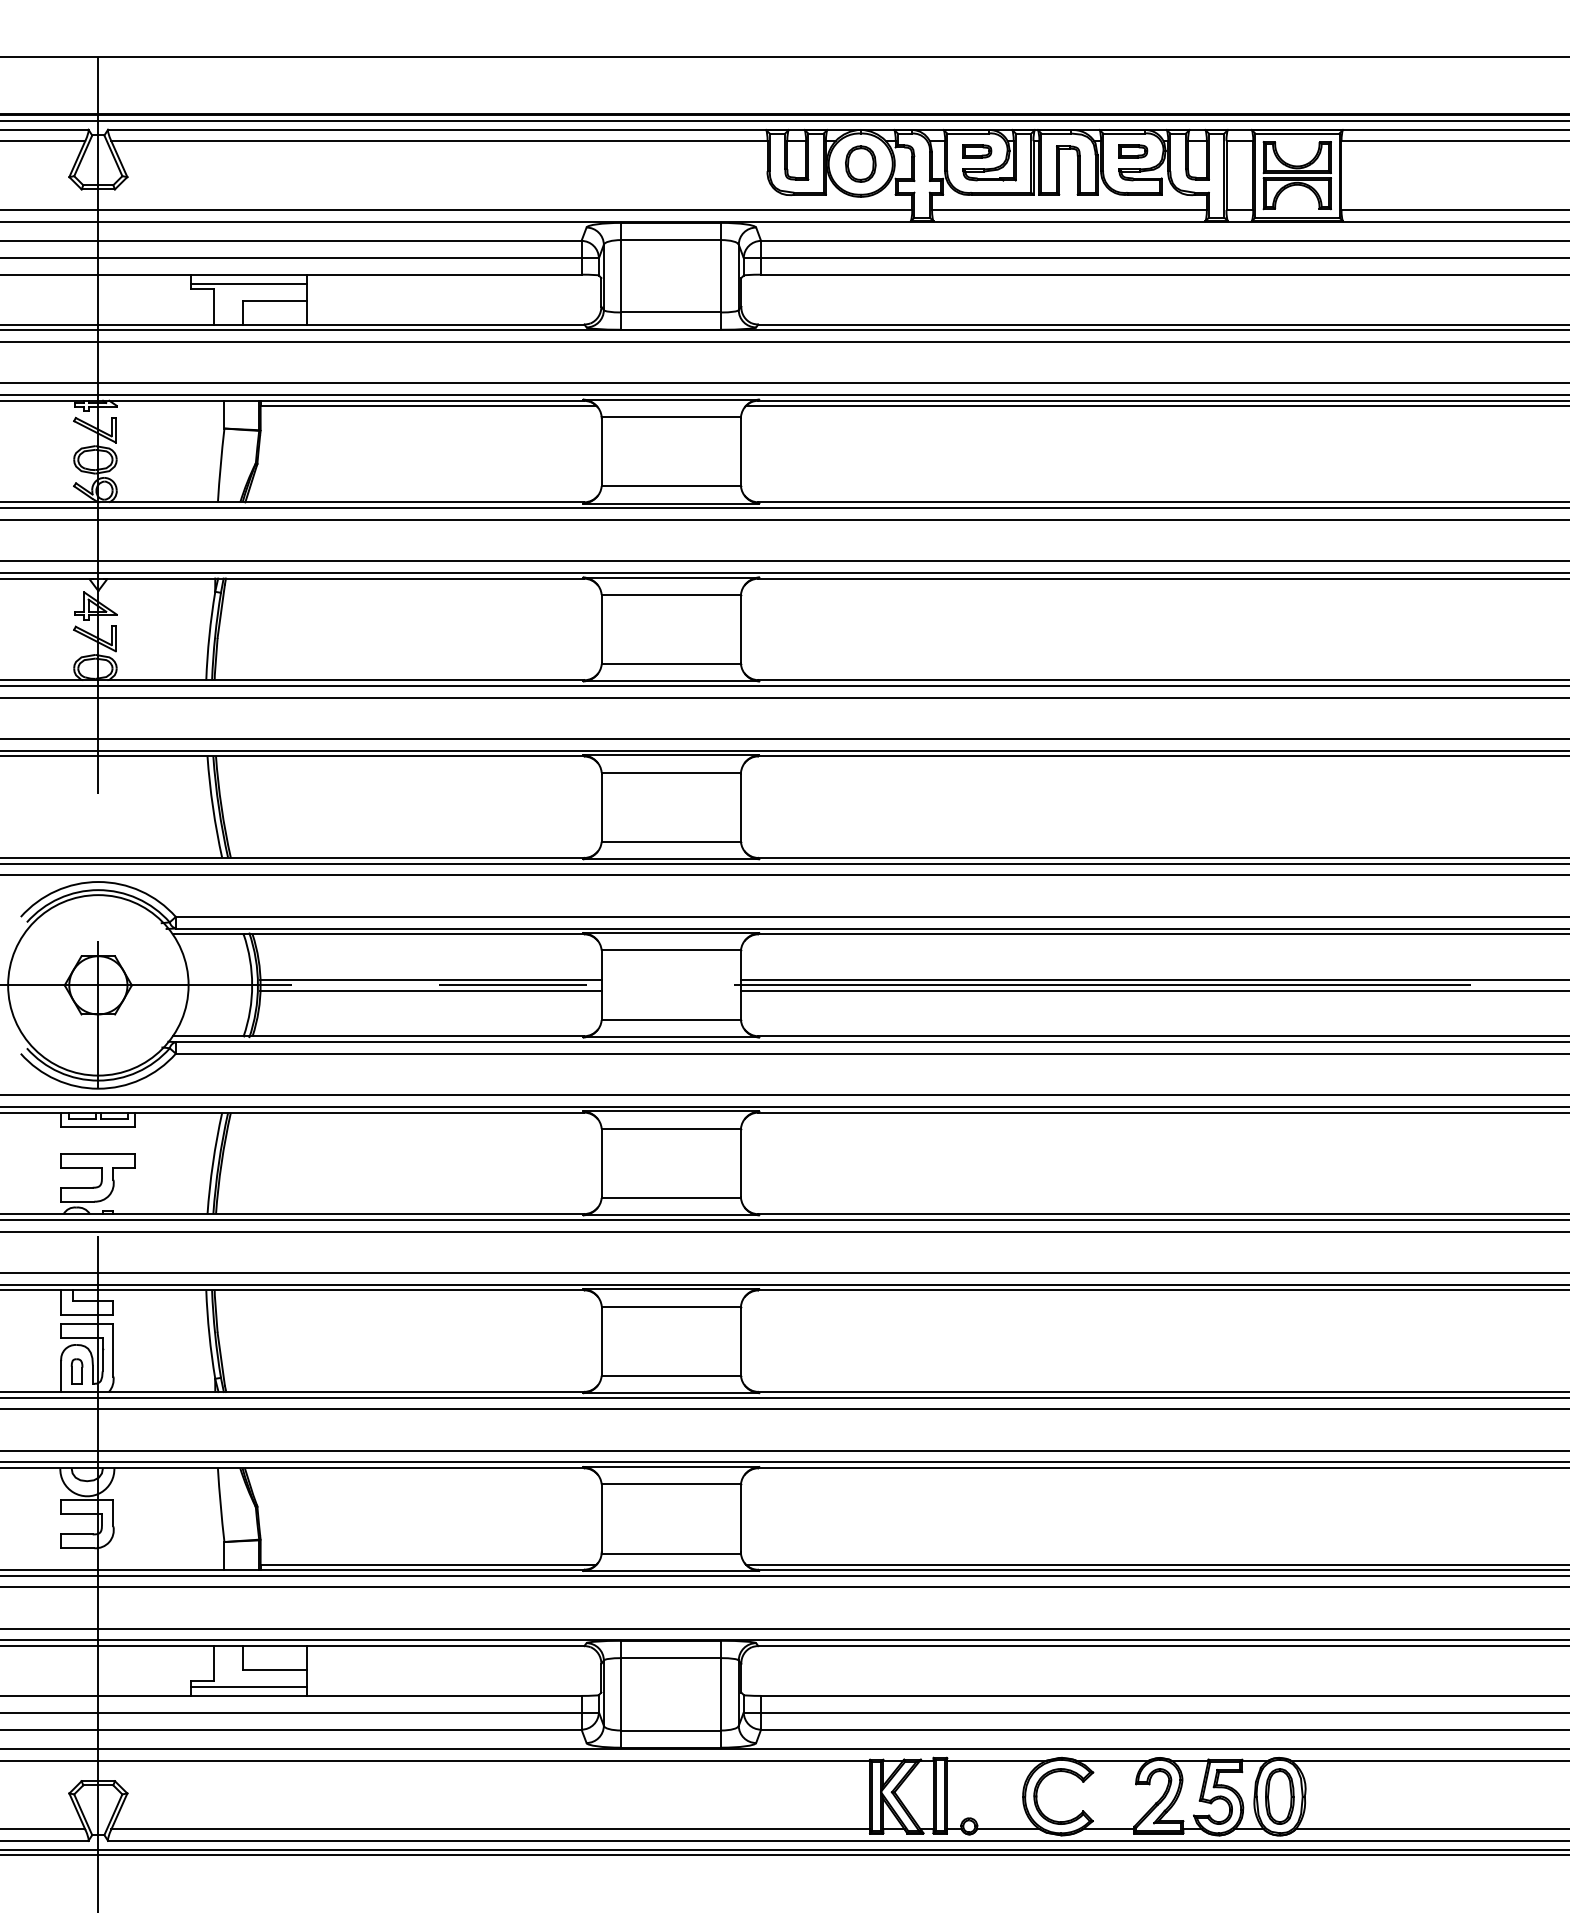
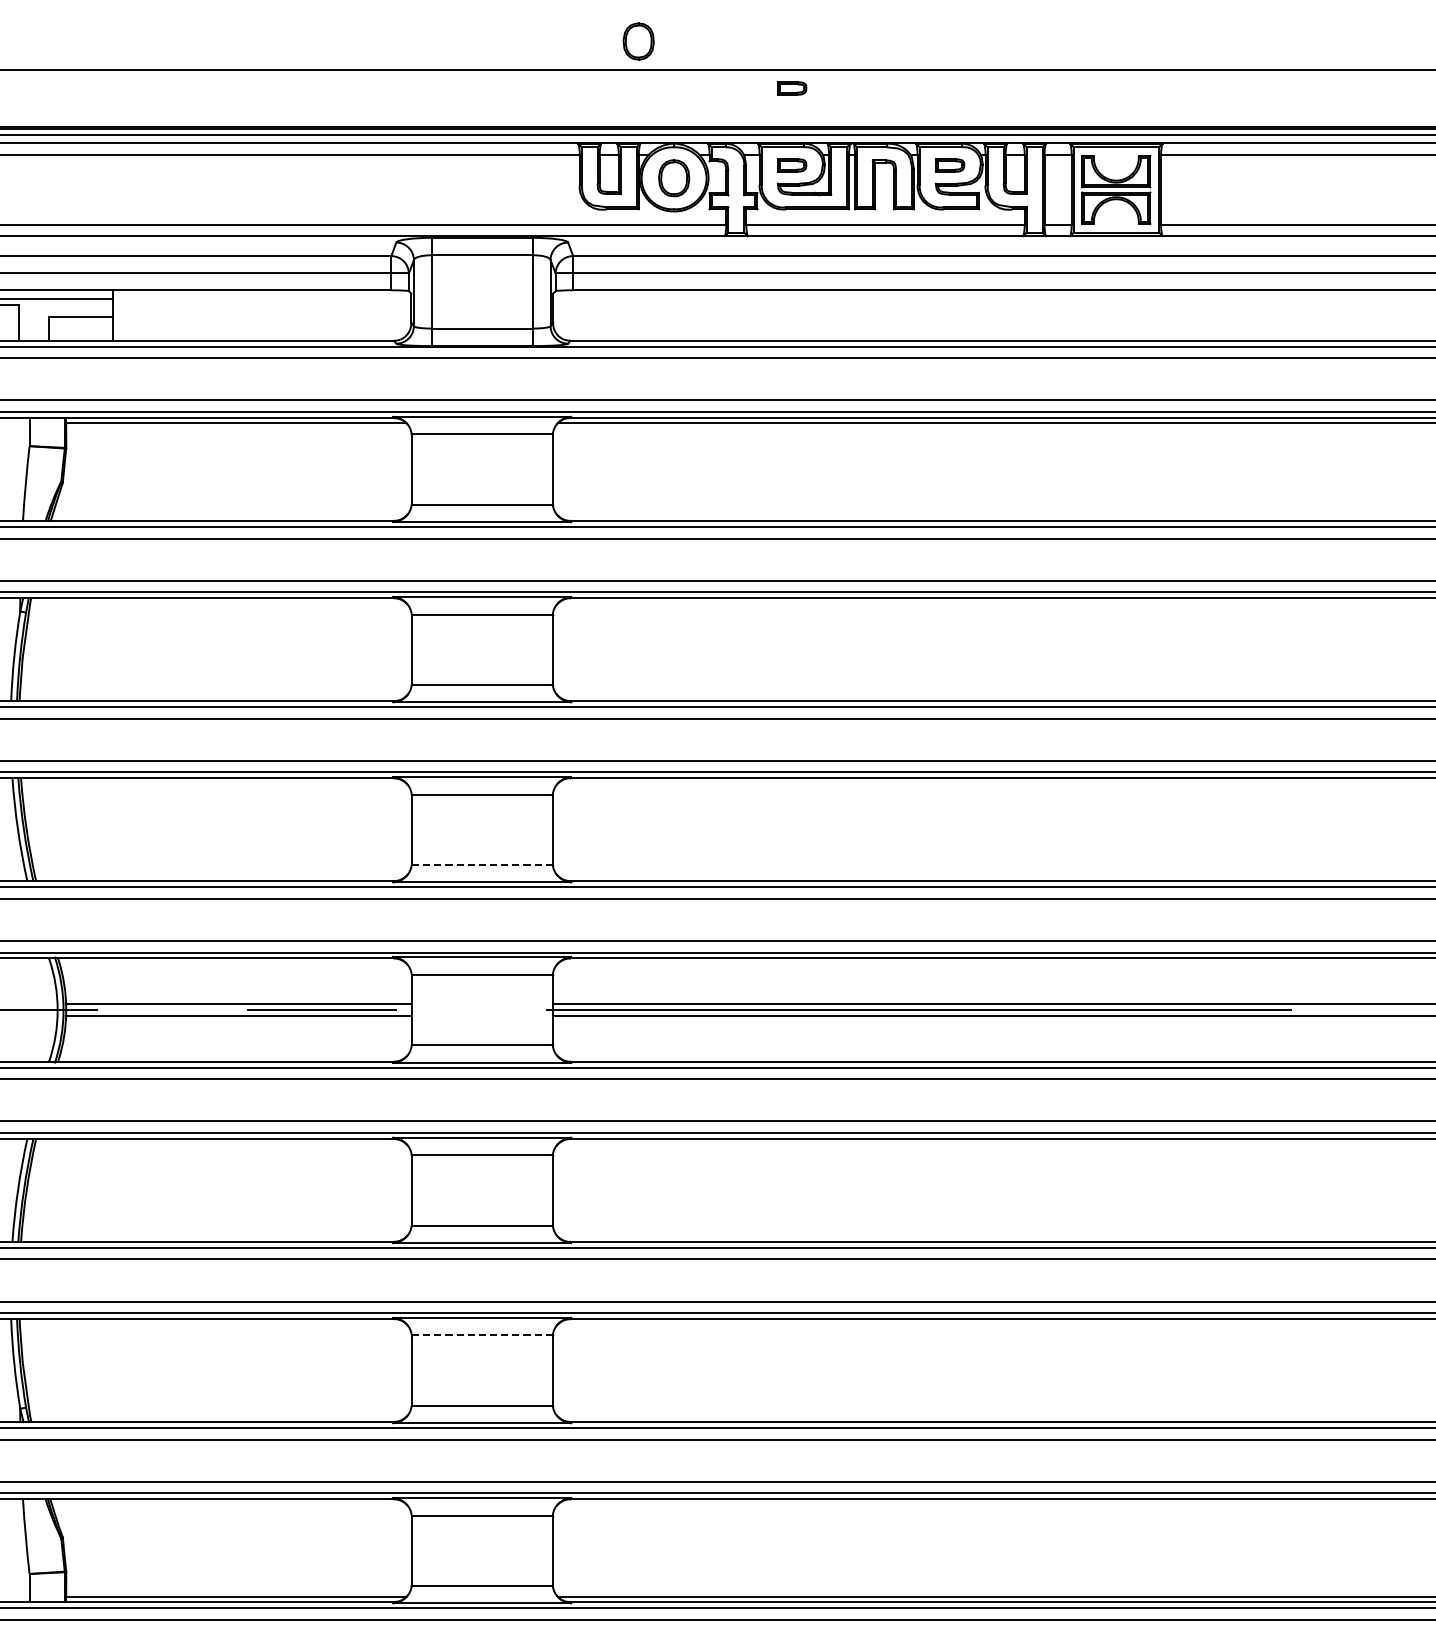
part: (825, 28) -> (638, 40), added
part: (977, 75) -> (792, 88), added
line: (671, 841) -> (482, 864), solid -> dashed
line: (671, 1306) -> (482, 1335), solid -> dashed

